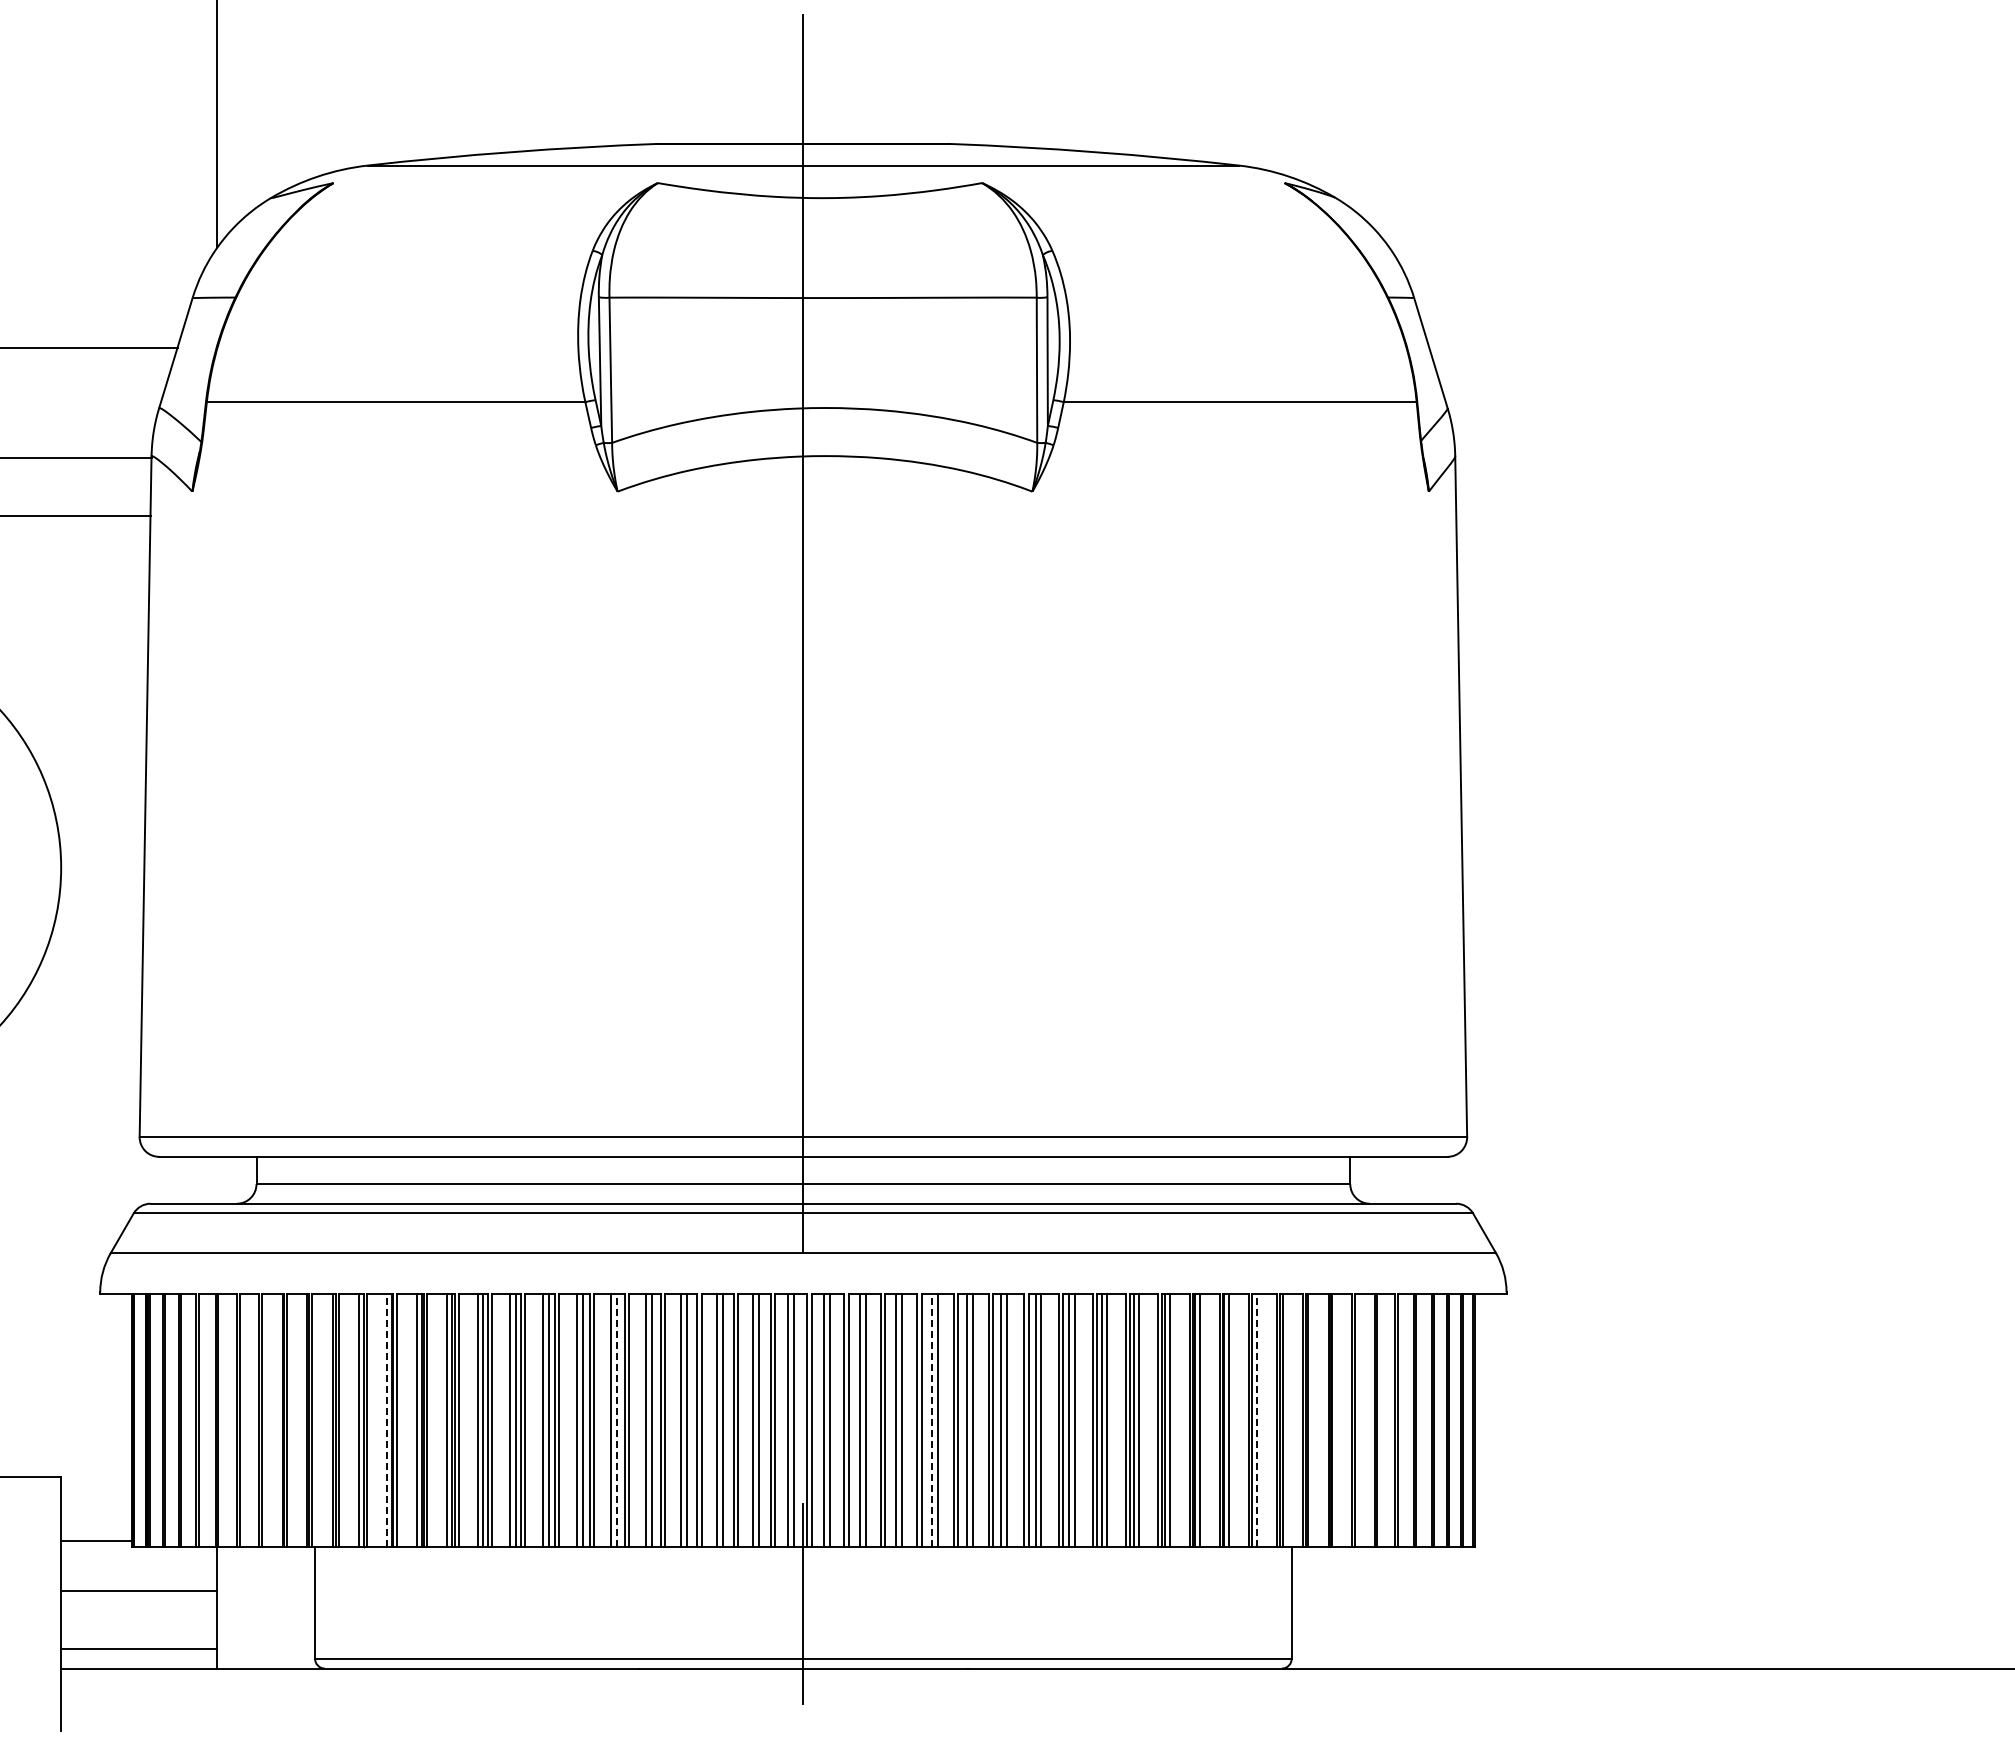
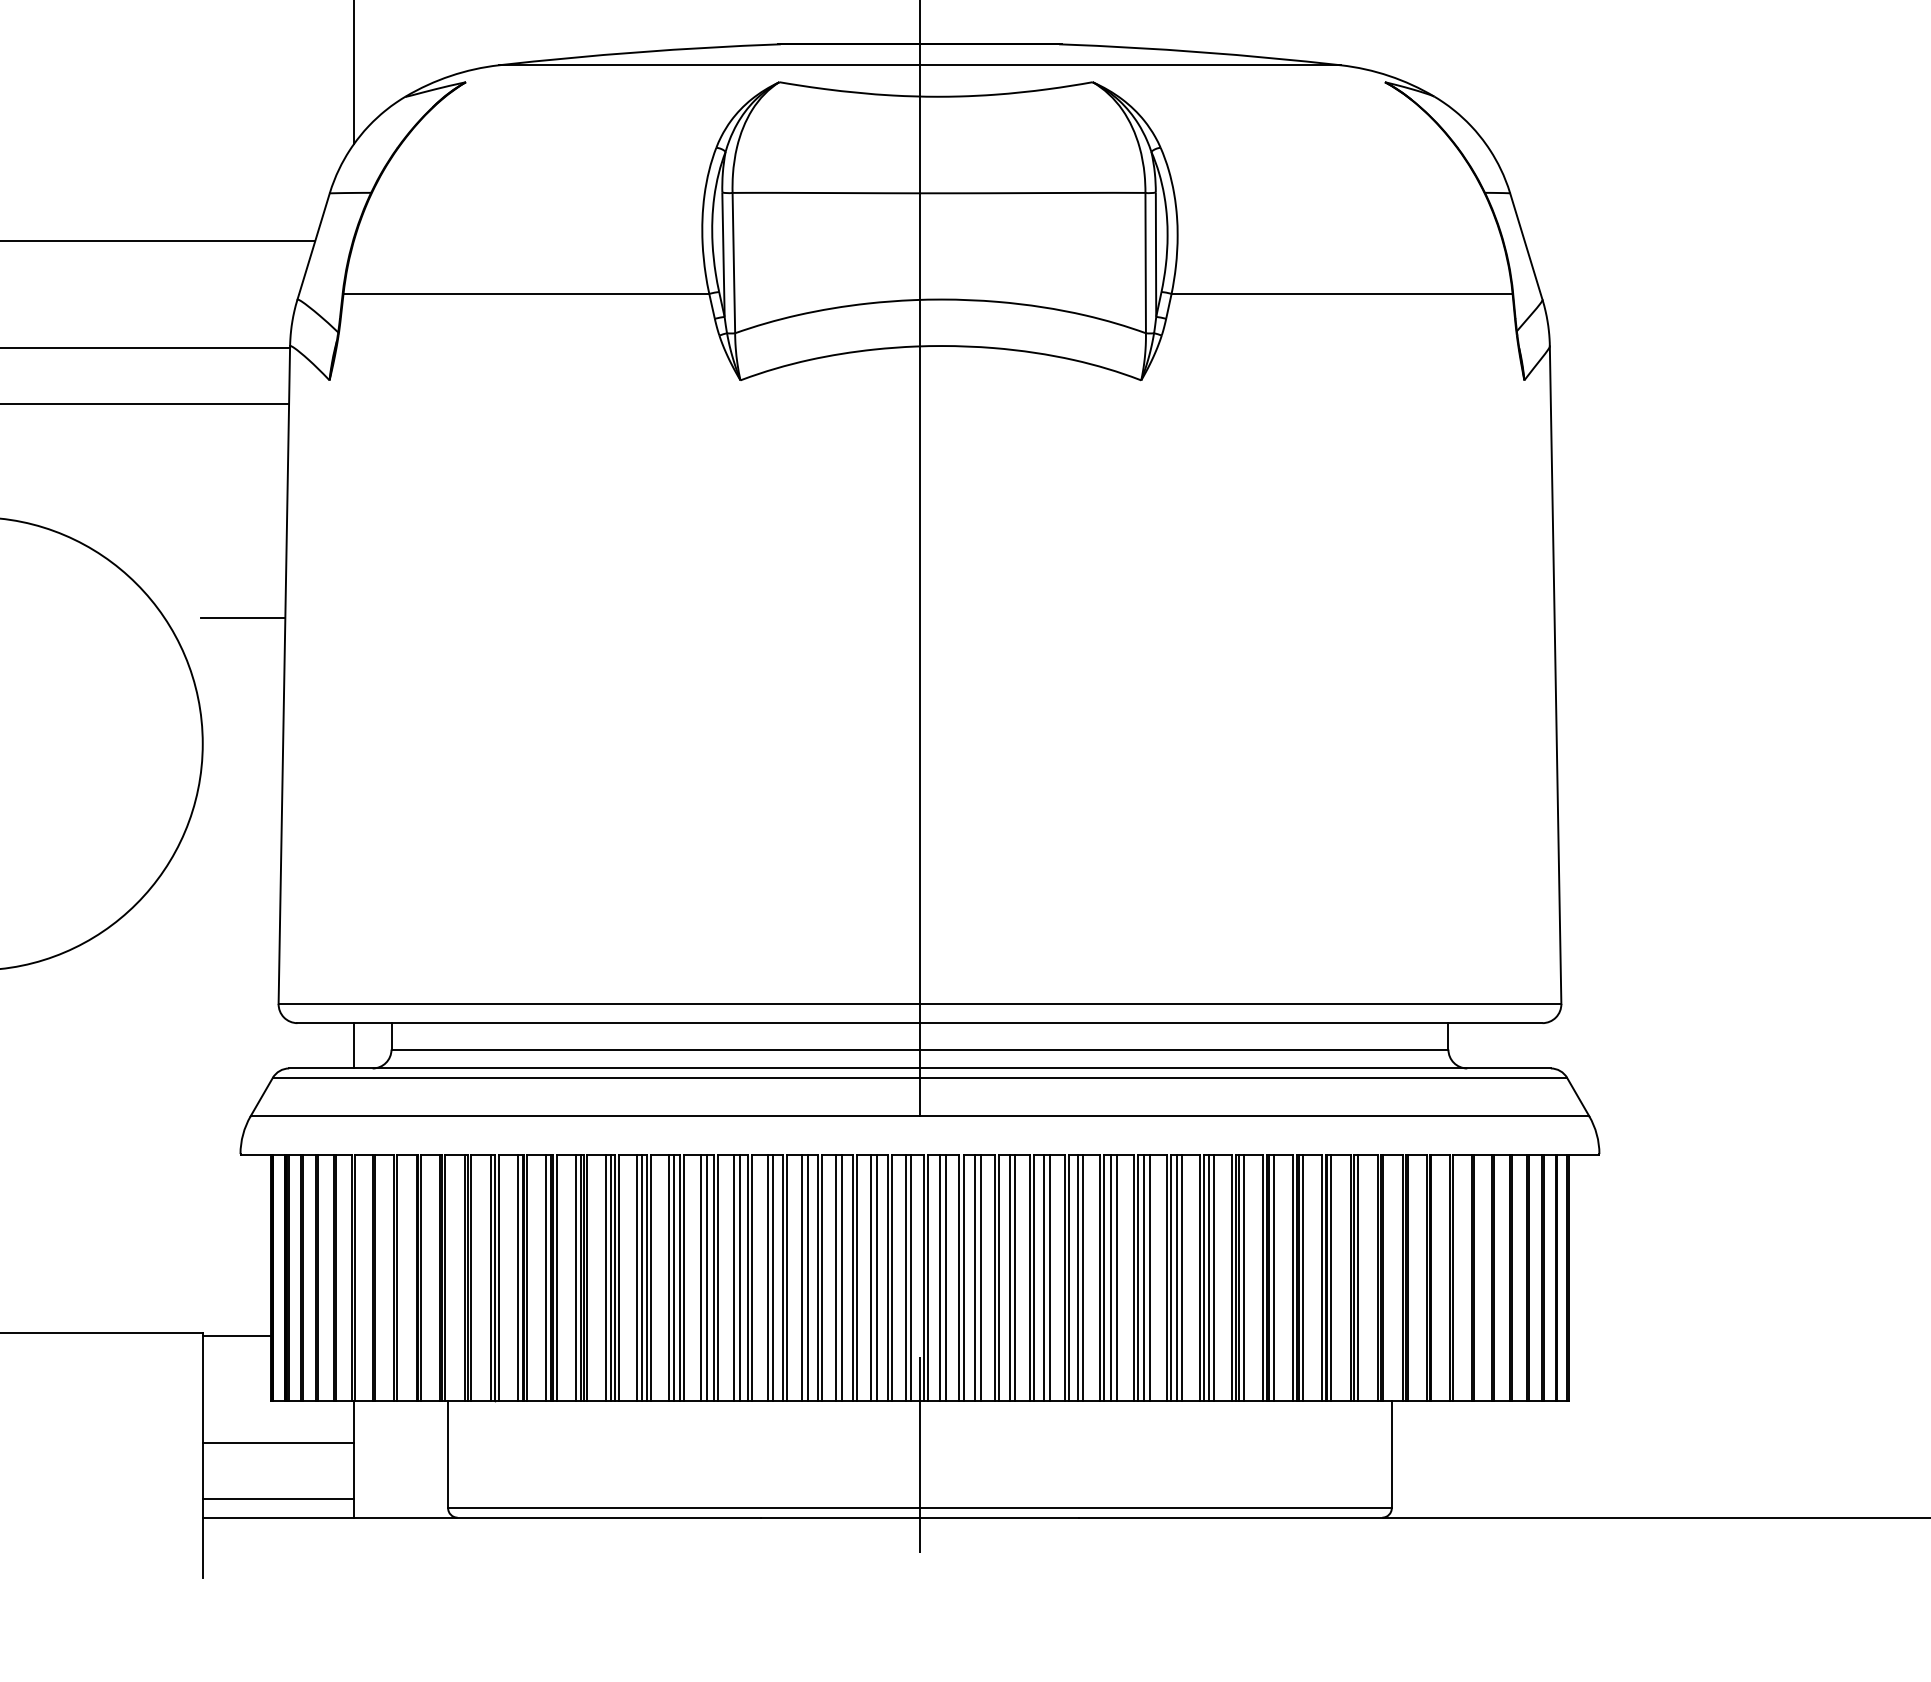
line: (102, 737) -> (242, 617), added
line: (217, 1179) -> (353, 1045), added
line: (387, 1420) -> (518, 1277), dashed -> solid
line: (616, 1420) -> (739, 1277), dashed -> solid
line: (931, 1420) -> (1043, 1277), dashed -> solid
line: (1256, 1420) -> (1357, 1277), dashed -> solid
line: (96, 1540) -> (236, 1335), moved

